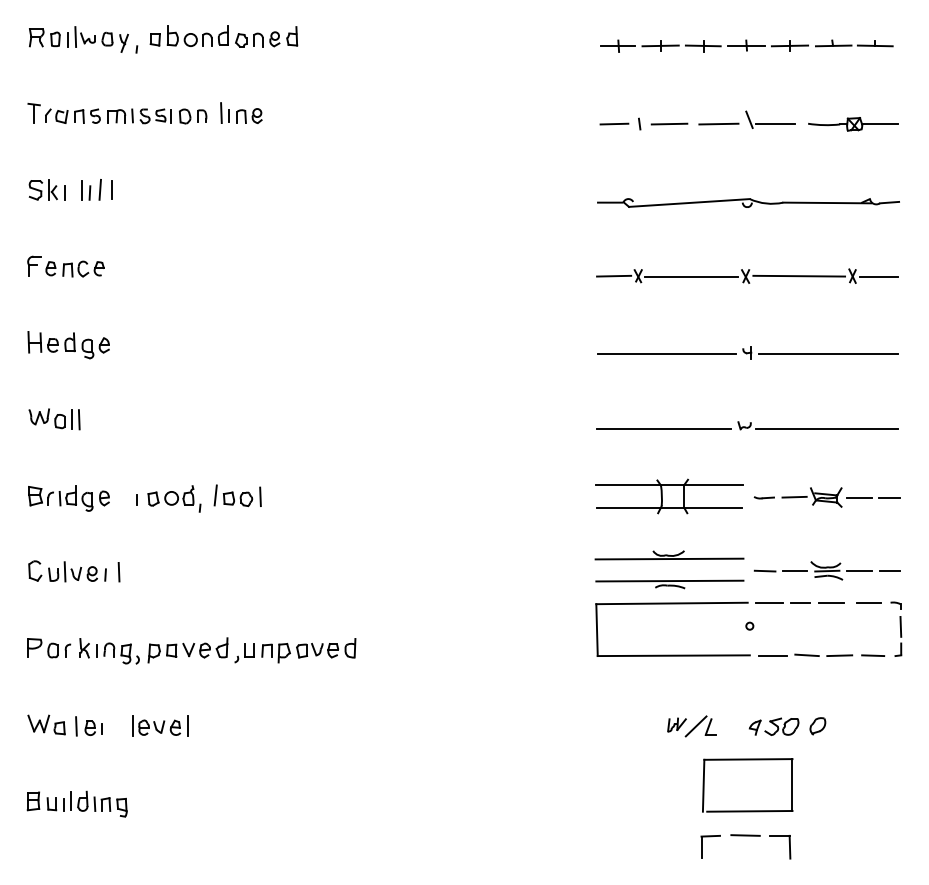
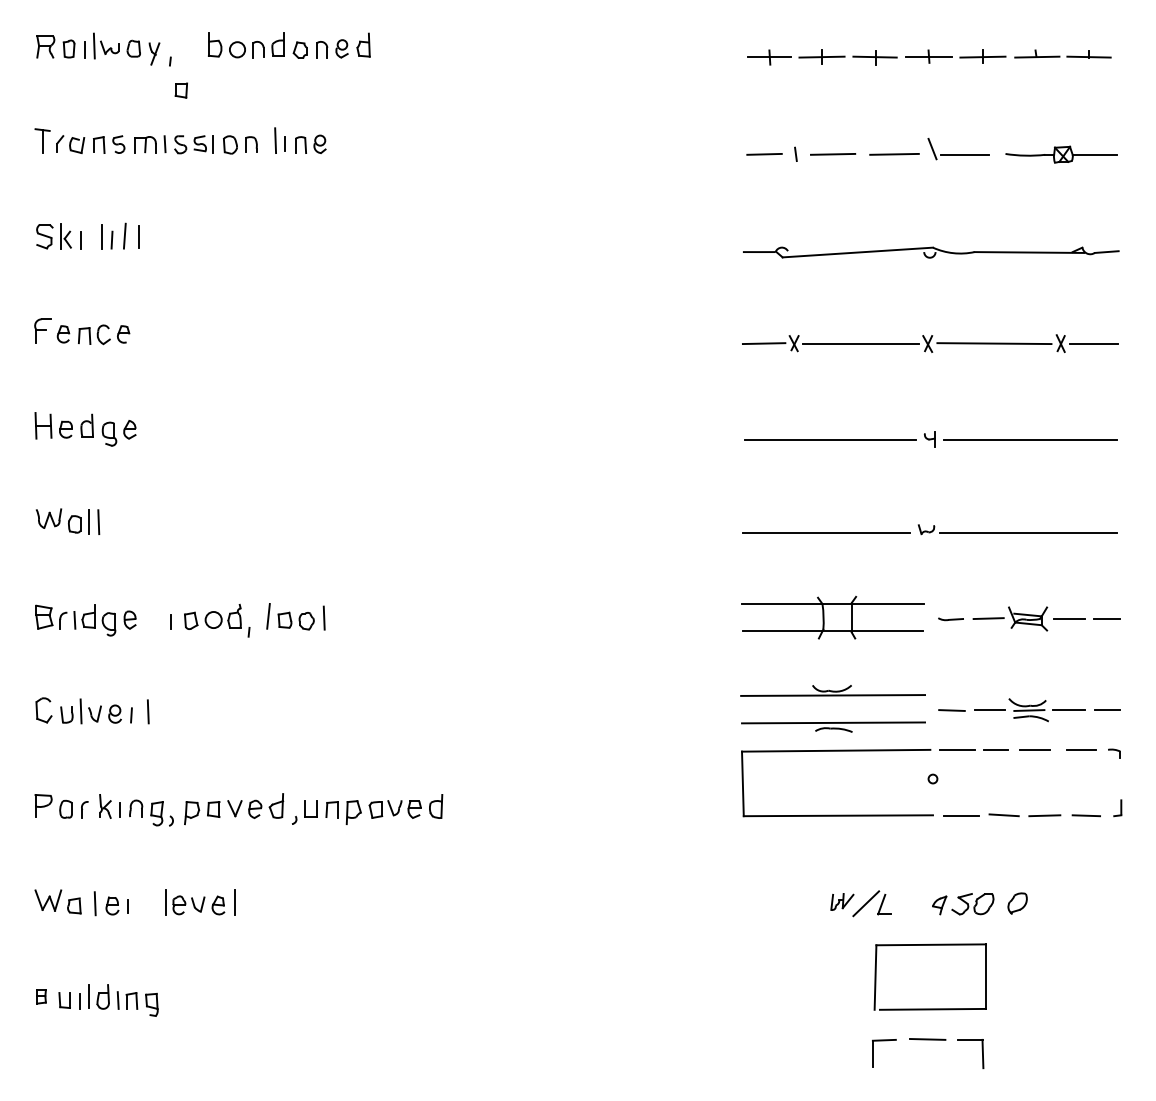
part: (154, 39) -> (180, 90), moved
line: (900, 626) -> (1120, 779), removed
part: (33, 800) -> (41, 996), size x0.6

